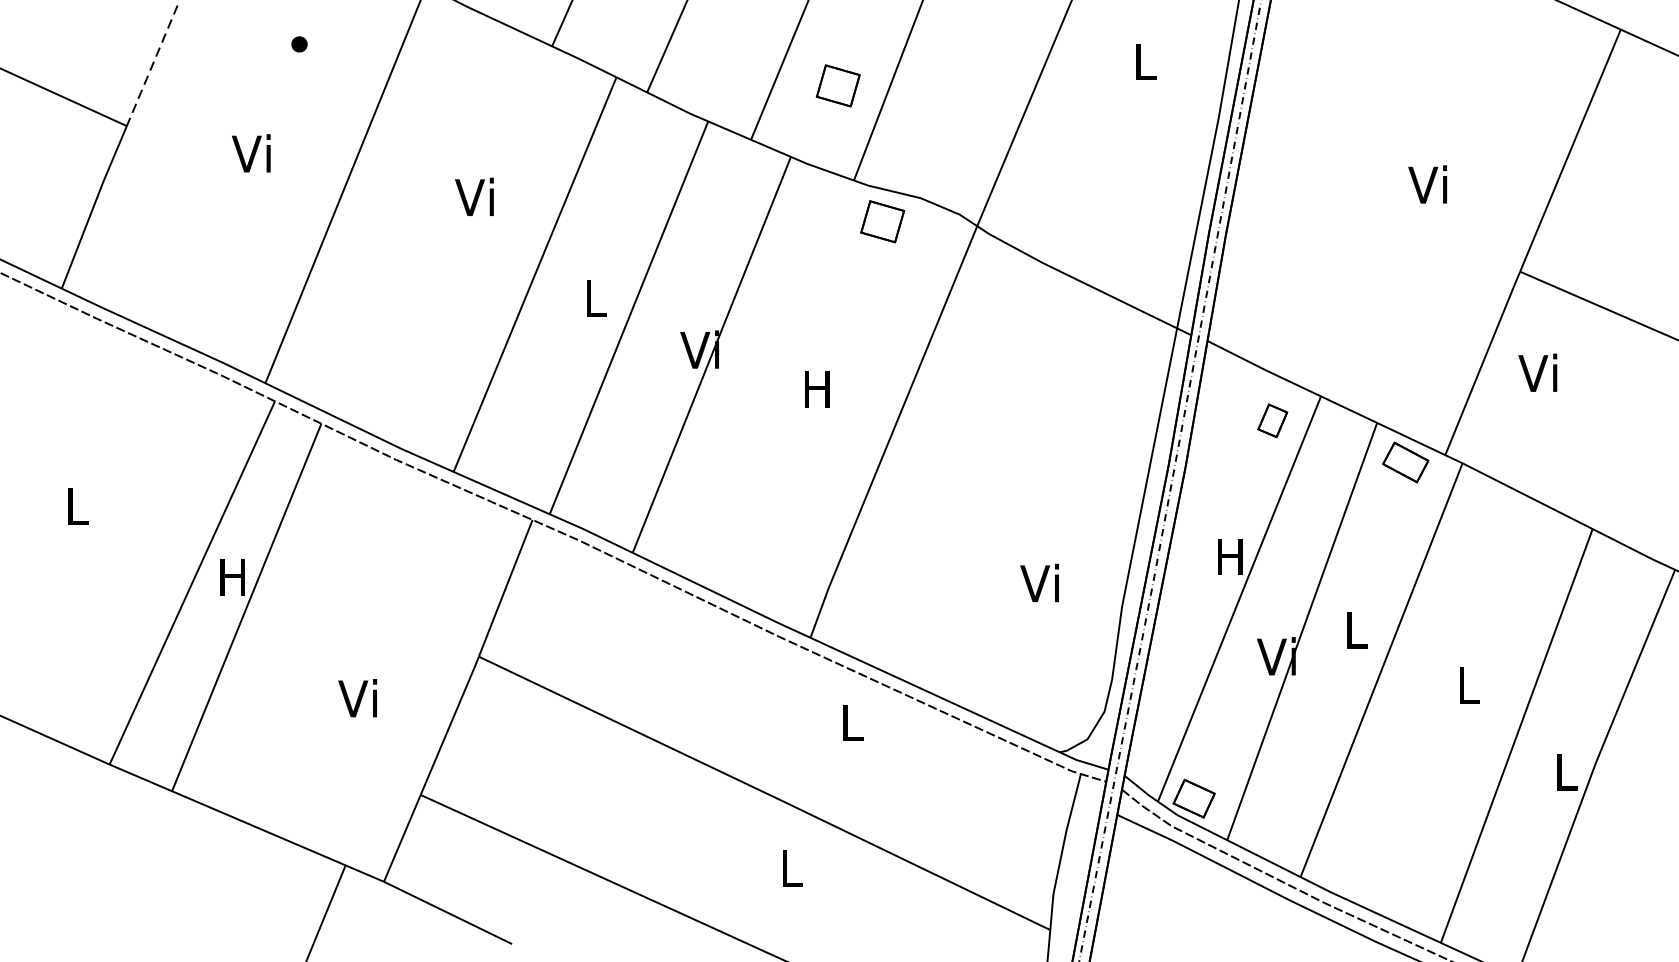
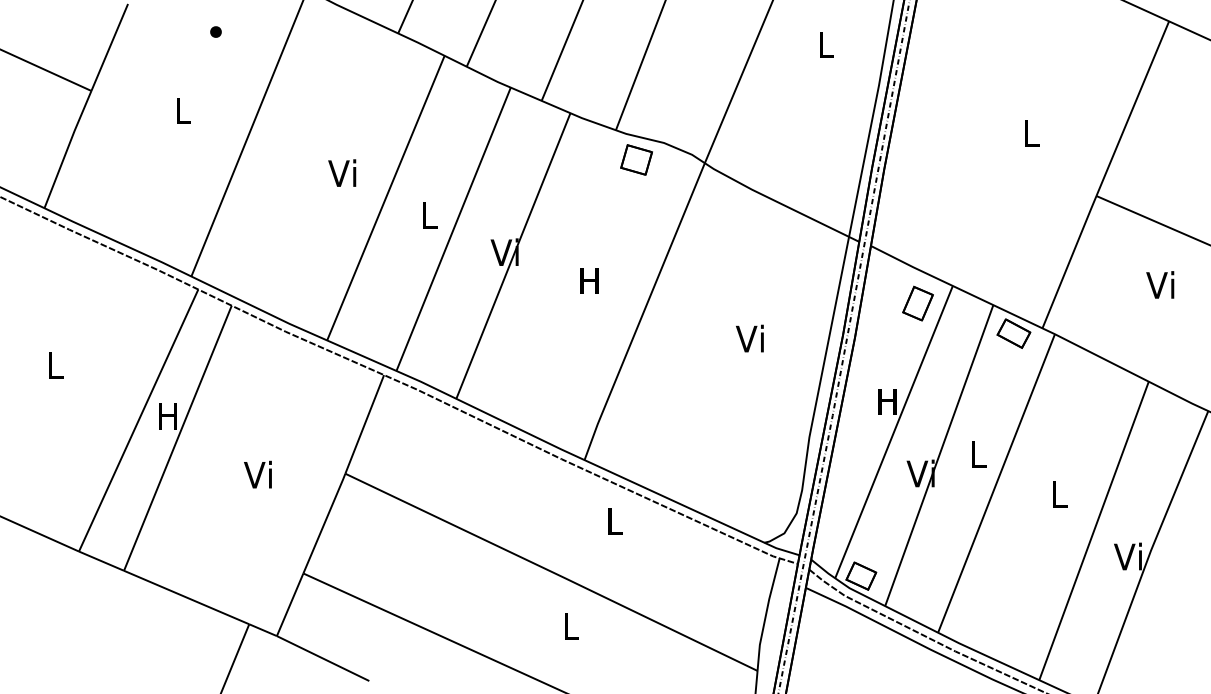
line: (151, 65) -> (109, 47), dashed -> solid
part: (838, 85) -> (604, 61), removed
text: (251, 153) -> (181, 110), Vi -> L
text: (1427, 183) -> (1029, 132), Vi -> L
text: (474, 196) -> (342, 172), moved
text: (1538, 372) -> (1160, 284), moved
part: (1272, 420) -> (917, 303), size x1.43
text: (1039, 582) -> (749, 338), moved
text: (357, 697) -> (257, 474), moved
text: (1563, 771) -> (1127, 556), L -> Vi

